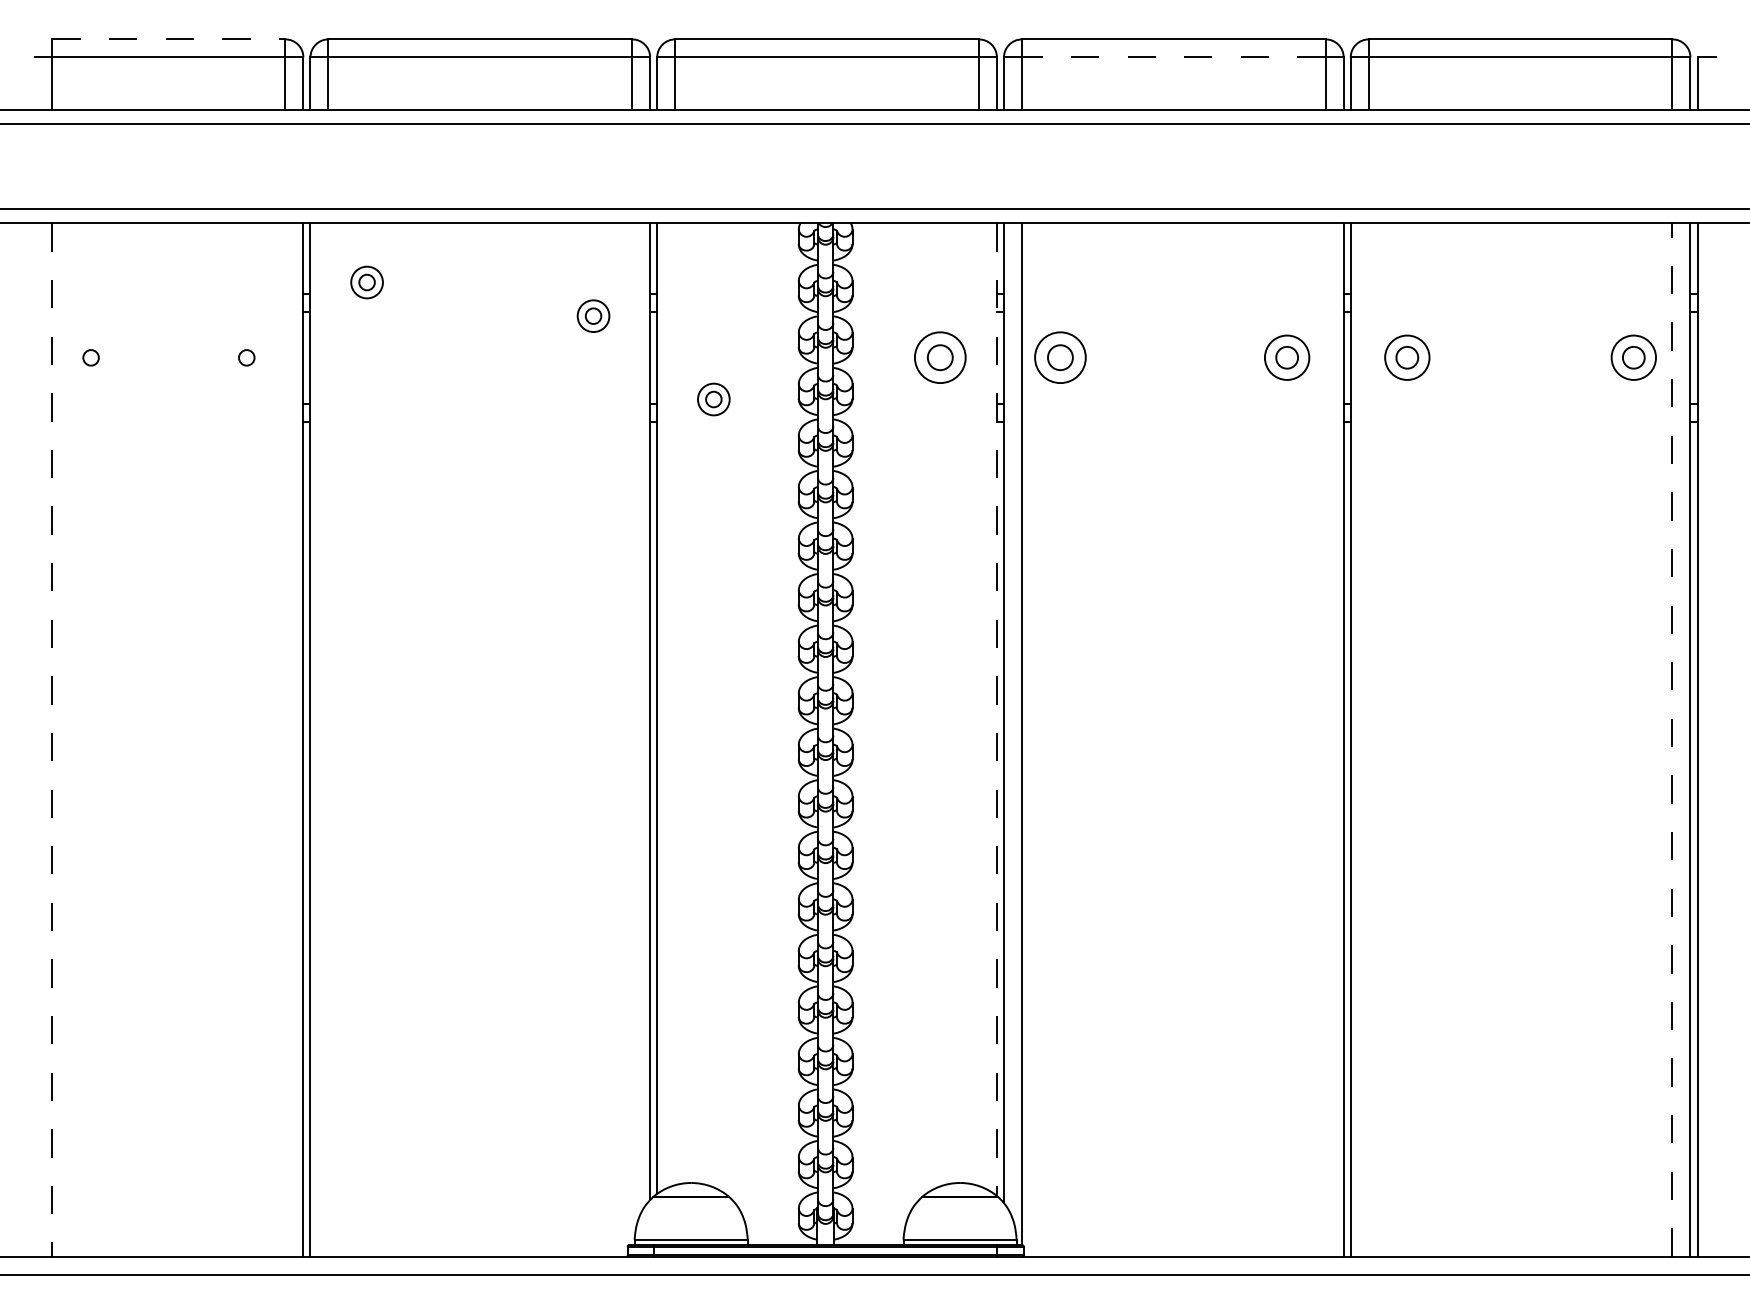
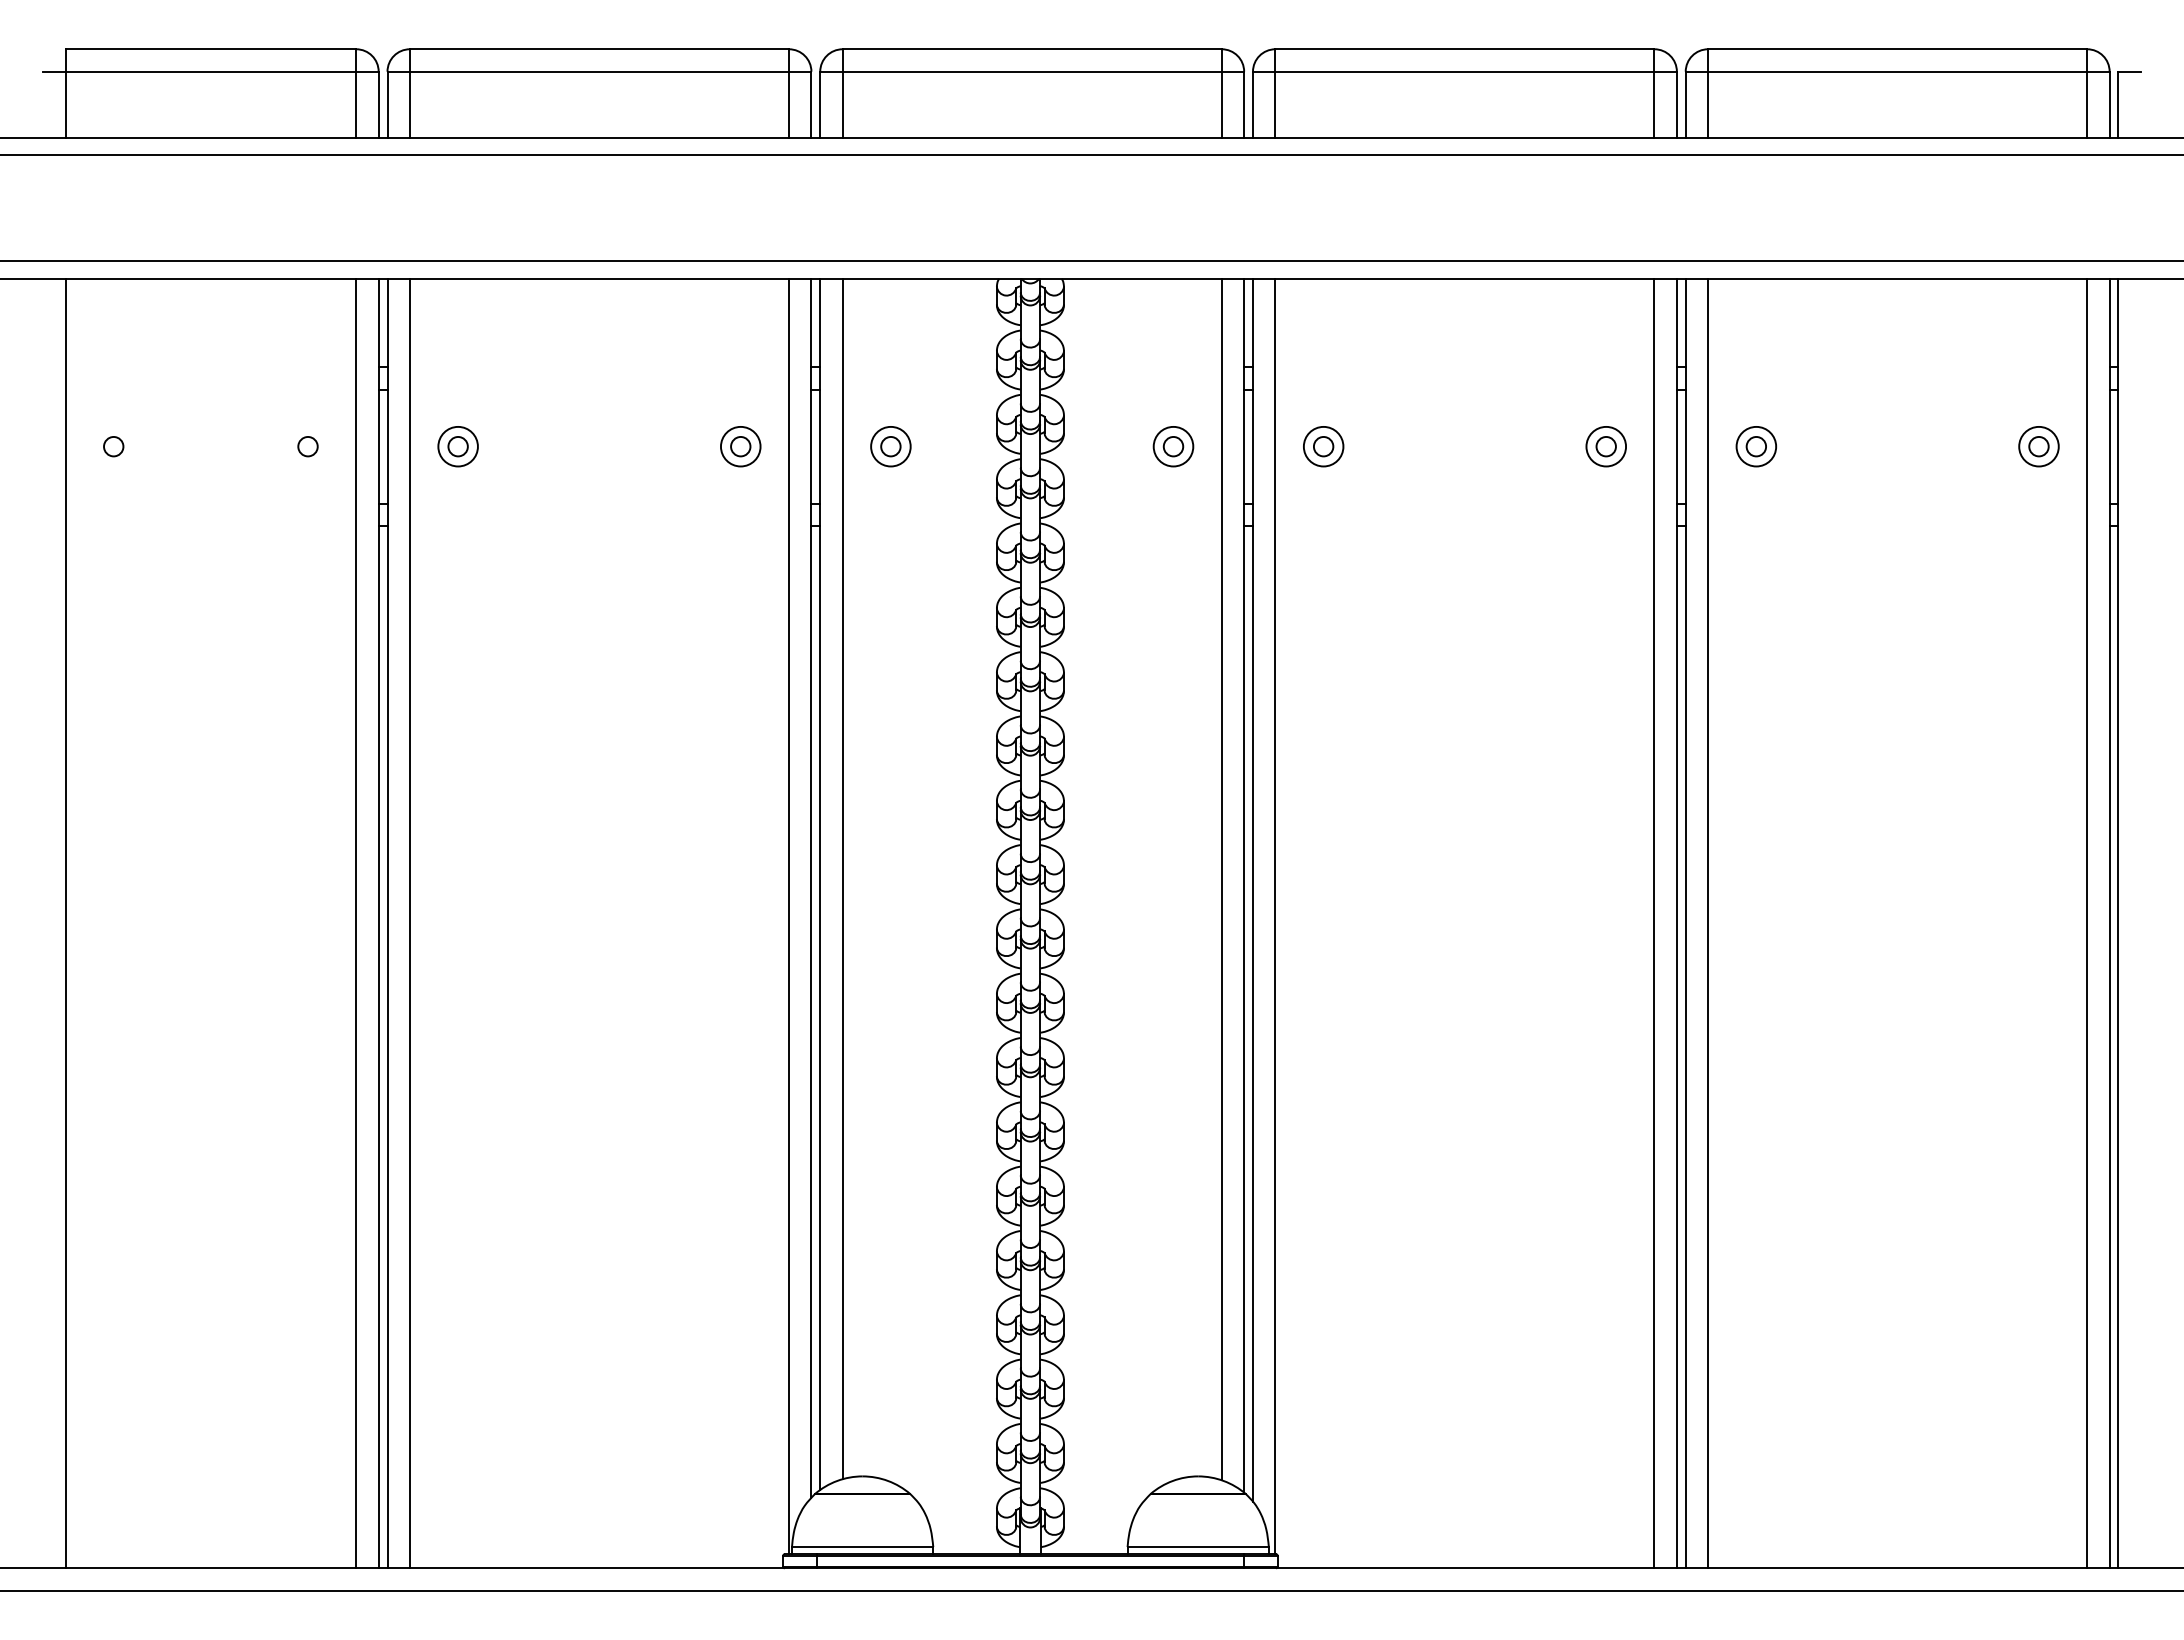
line: (169, 39) -> (211, 49), dashed -> solid
line: (1173, 57) -> (1464, 71), dashed -> solid
part: (366, 282) -> (457, 446), moved
part: (593, 316) -> (740, 446), moved
part: (940, 357) -> (1173, 446), size x0.62
part: (1060, 357) -> (1323, 446), size x0.62
part: (1286, 357) -> (1605, 446), size x0.71
part: (1407, 357) -> (1756, 446), size x0.71
part: (1633, 357) -> (2038, 446), size x0.71
part: (713, 399) -> (890, 446), moved
line: (675, 703) -> (842, 878), added
line: (978, 704) -> (1221, 879), added
line: (997, 709) -> (1244, 885), dashed -> solid
line: (631, 734) -> (788, 916), added
line: (52, 739) -> (65, 923), dashed -> solid
line: (285, 739) -> (356, 923), added
line: (328, 739) -> (409, 923), added
line: (1325, 739) -> (1654, 923), added
line: (1369, 739) -> (1708, 923), added
line: (1672, 739) -> (2087, 923), dashed -> solid

